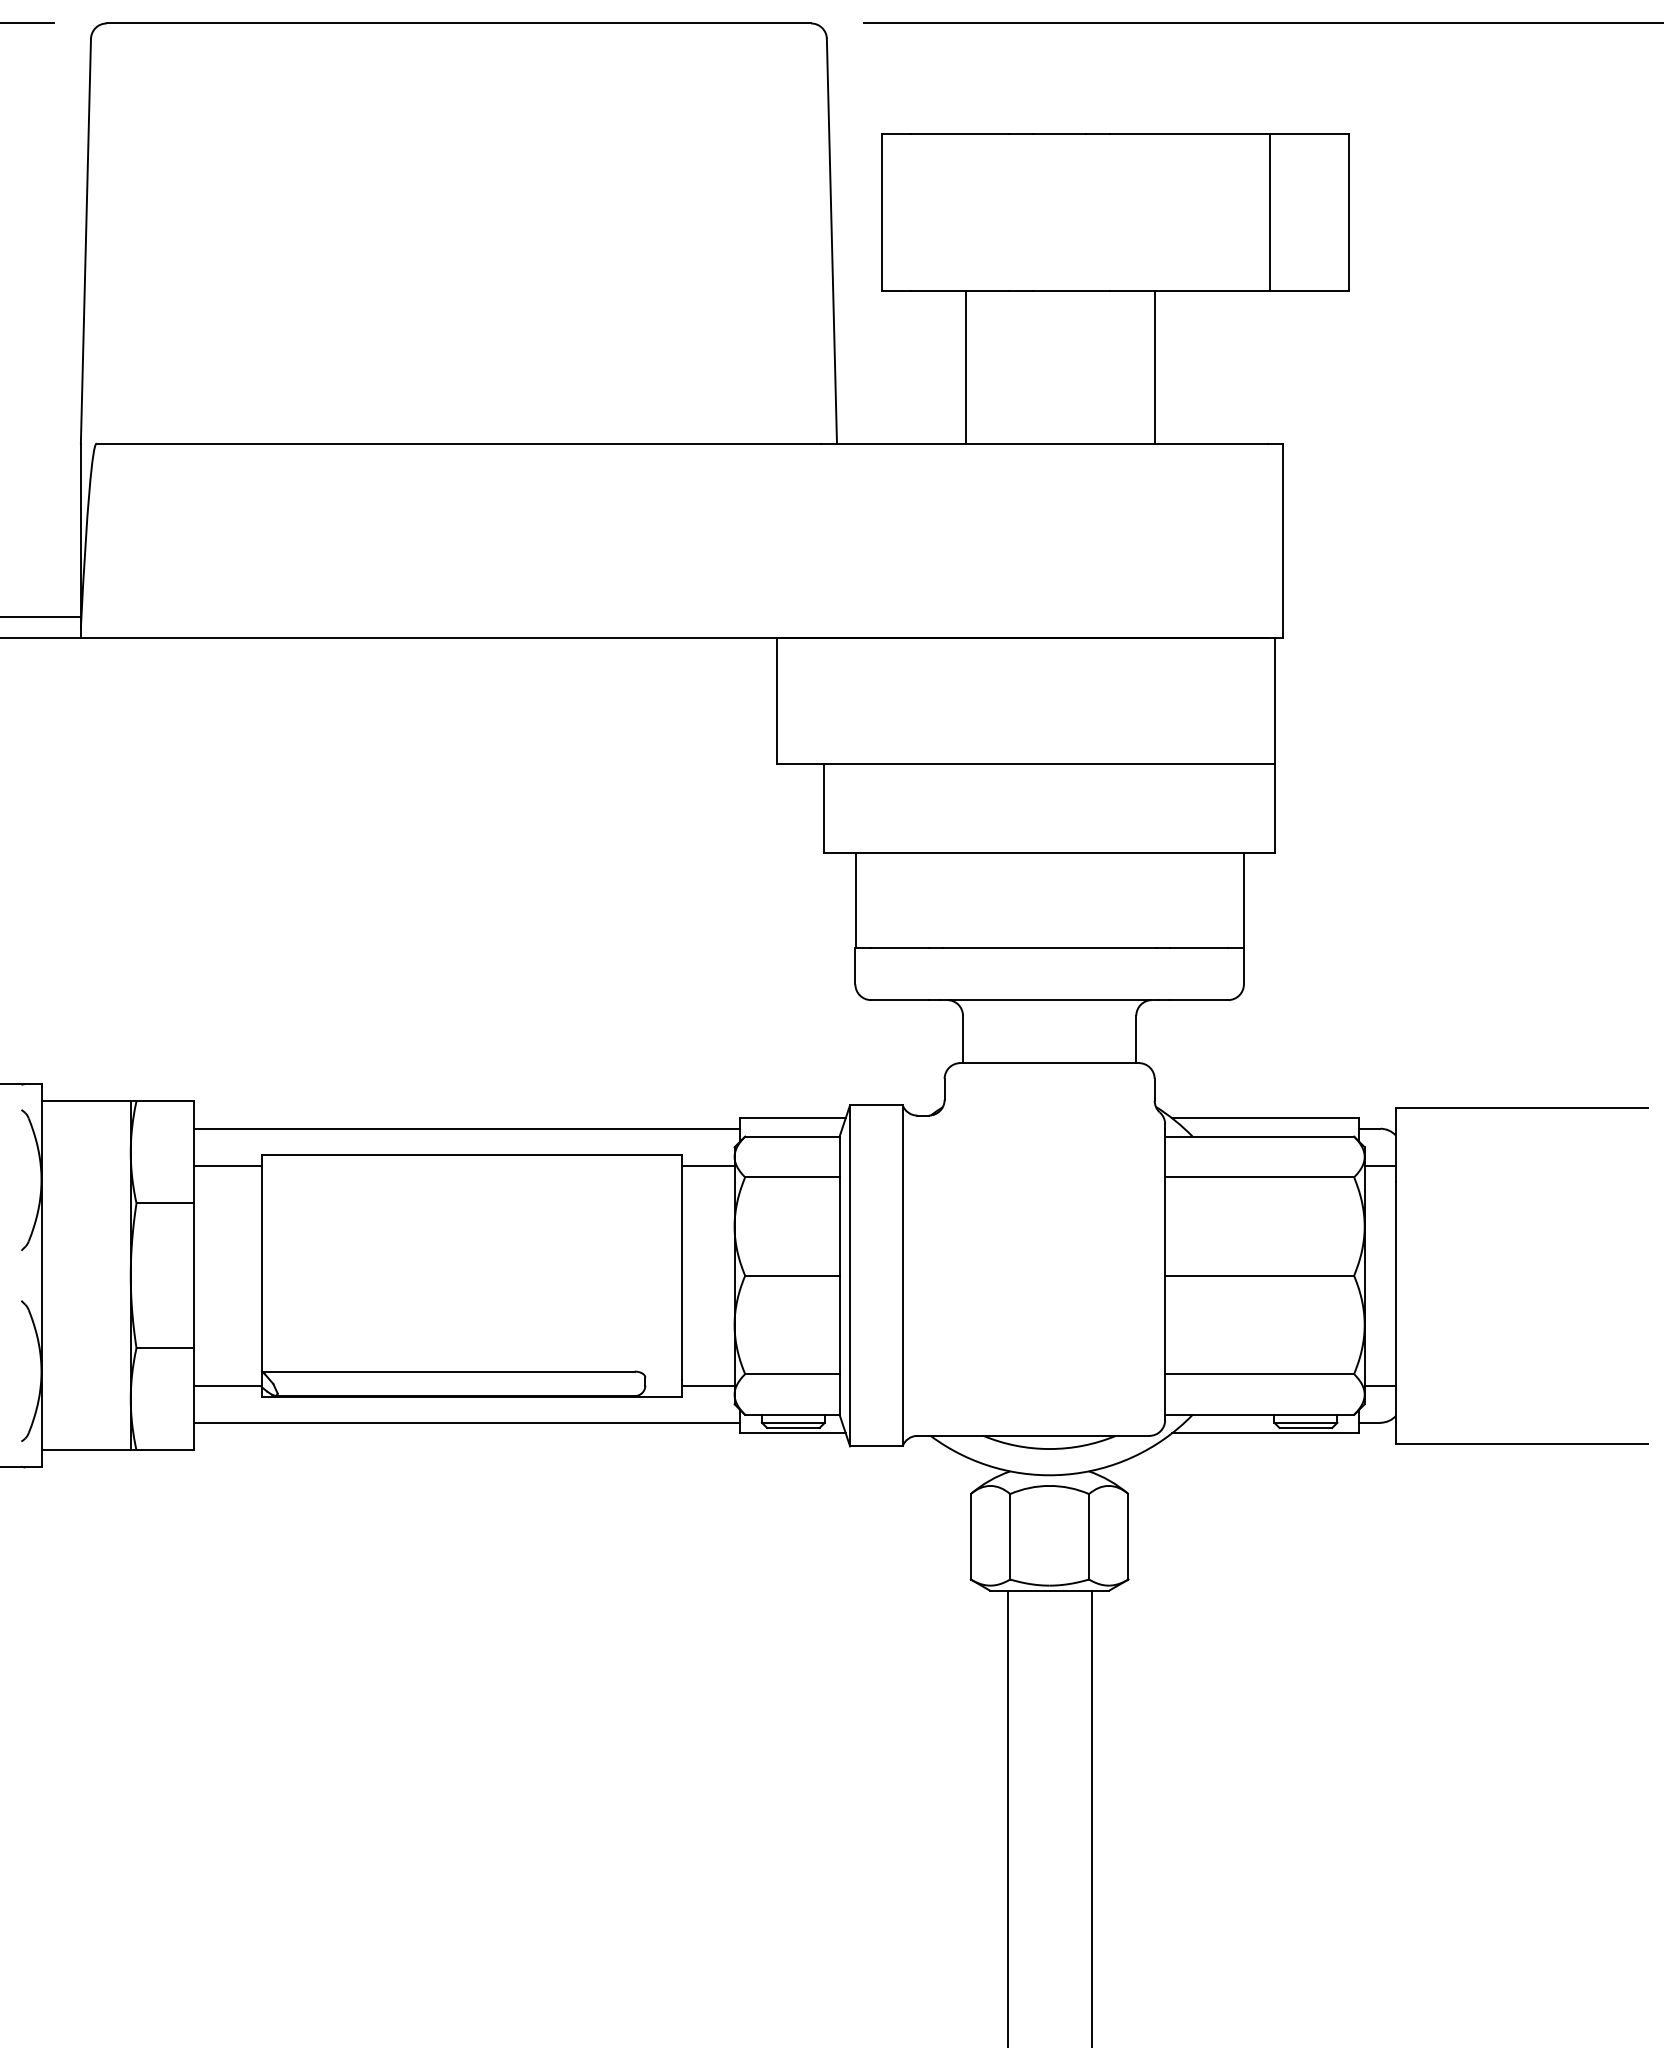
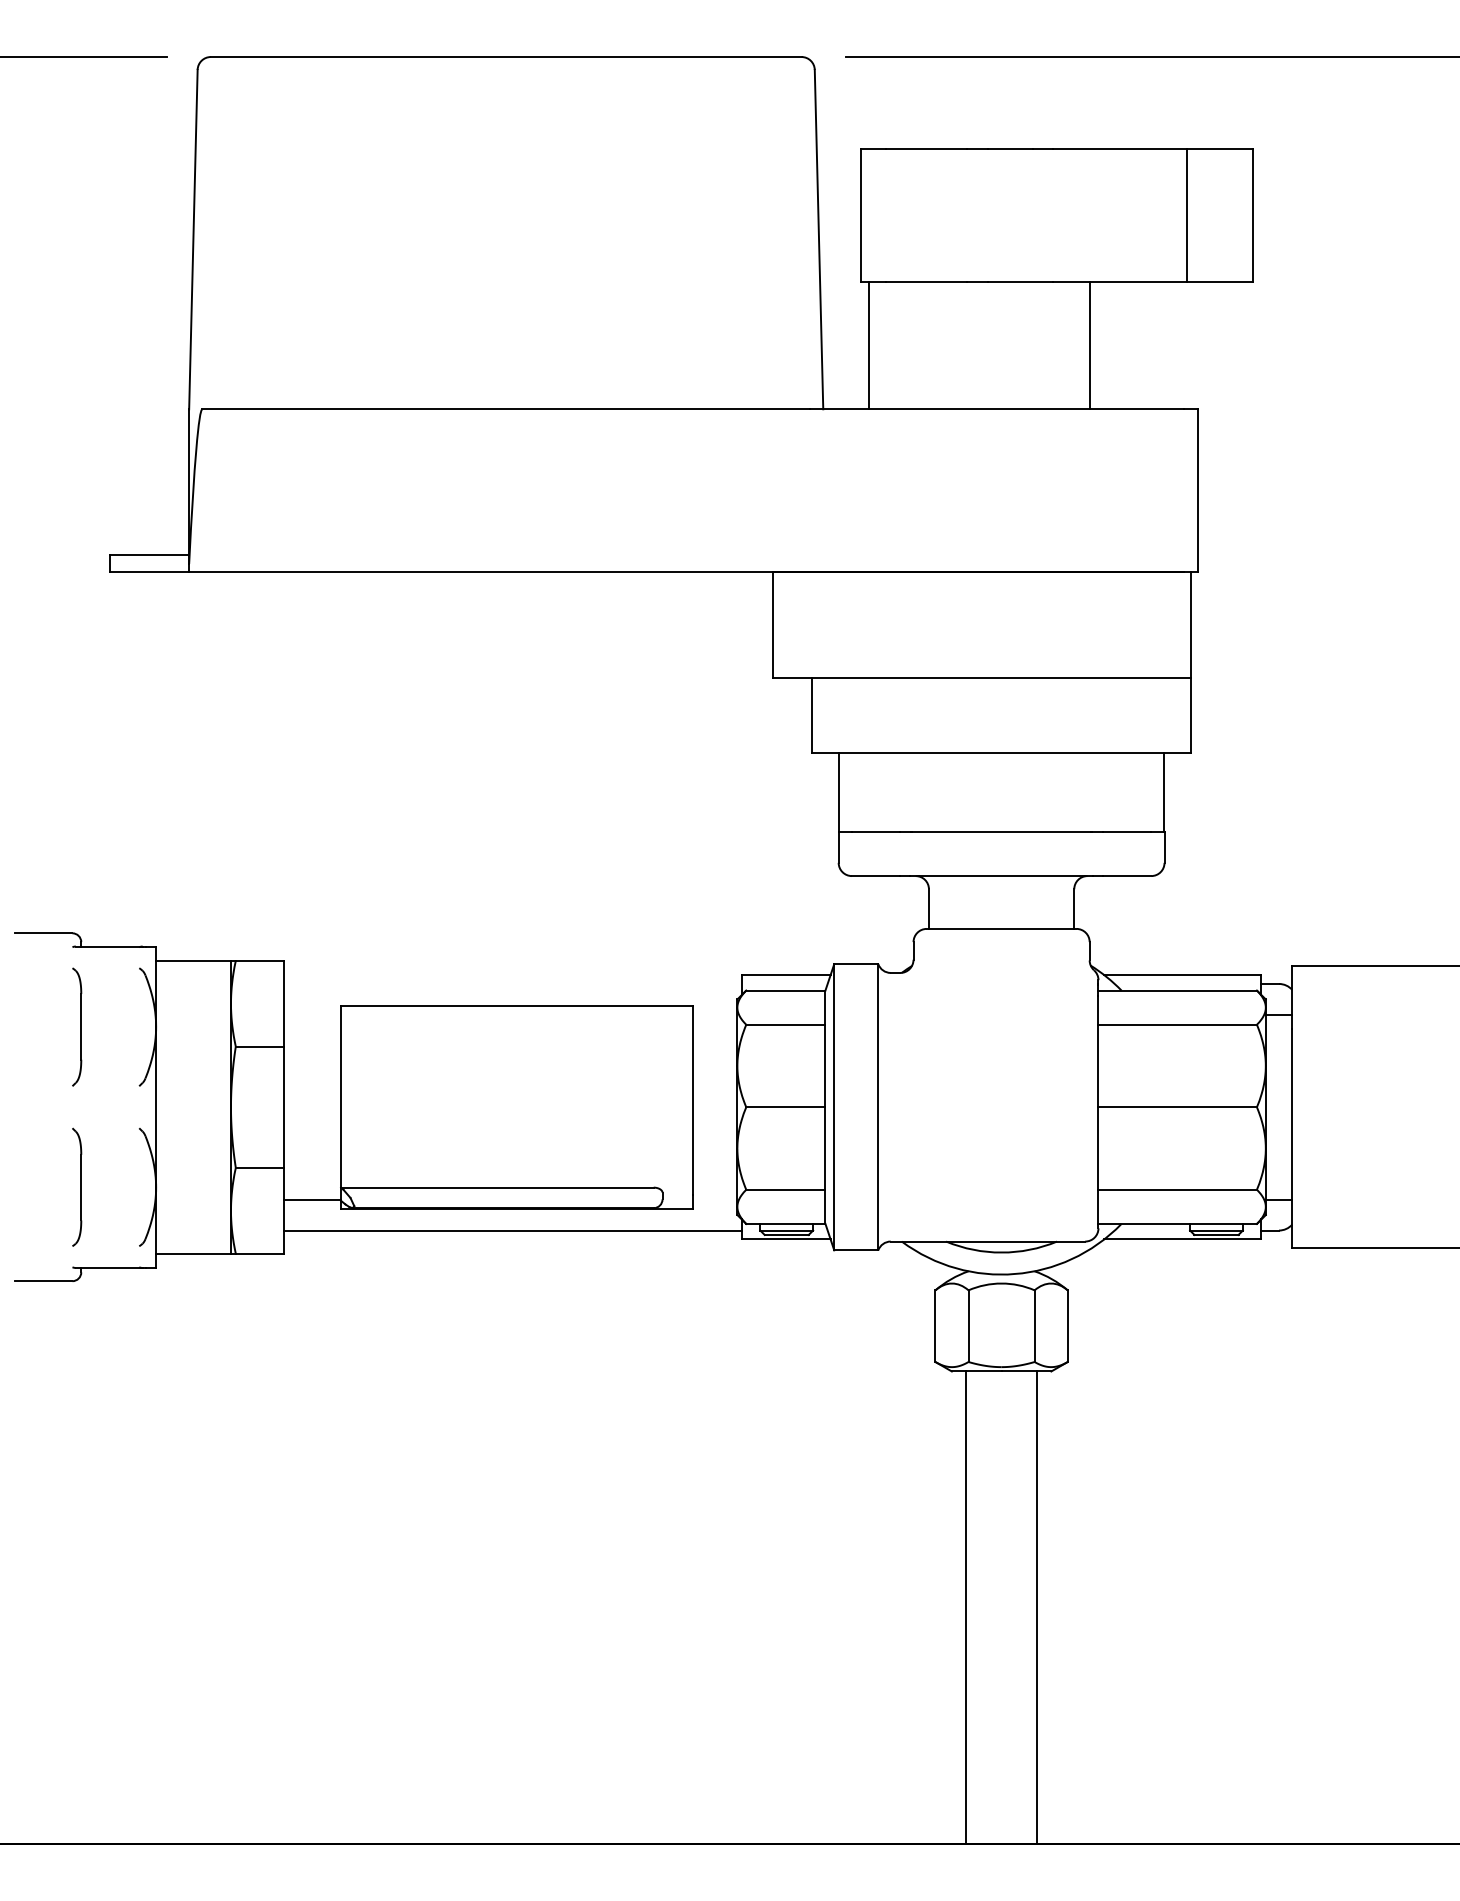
line: (966, 367) -> (869, 345), moved
line: (466, 1128) -> (512, 983), removed
line: (227, 1165) -> (312, 1014), removed
line: (708, 1165) -> (715, 1014), removed
line: (708, 1385) -> (715, 1199), removed

